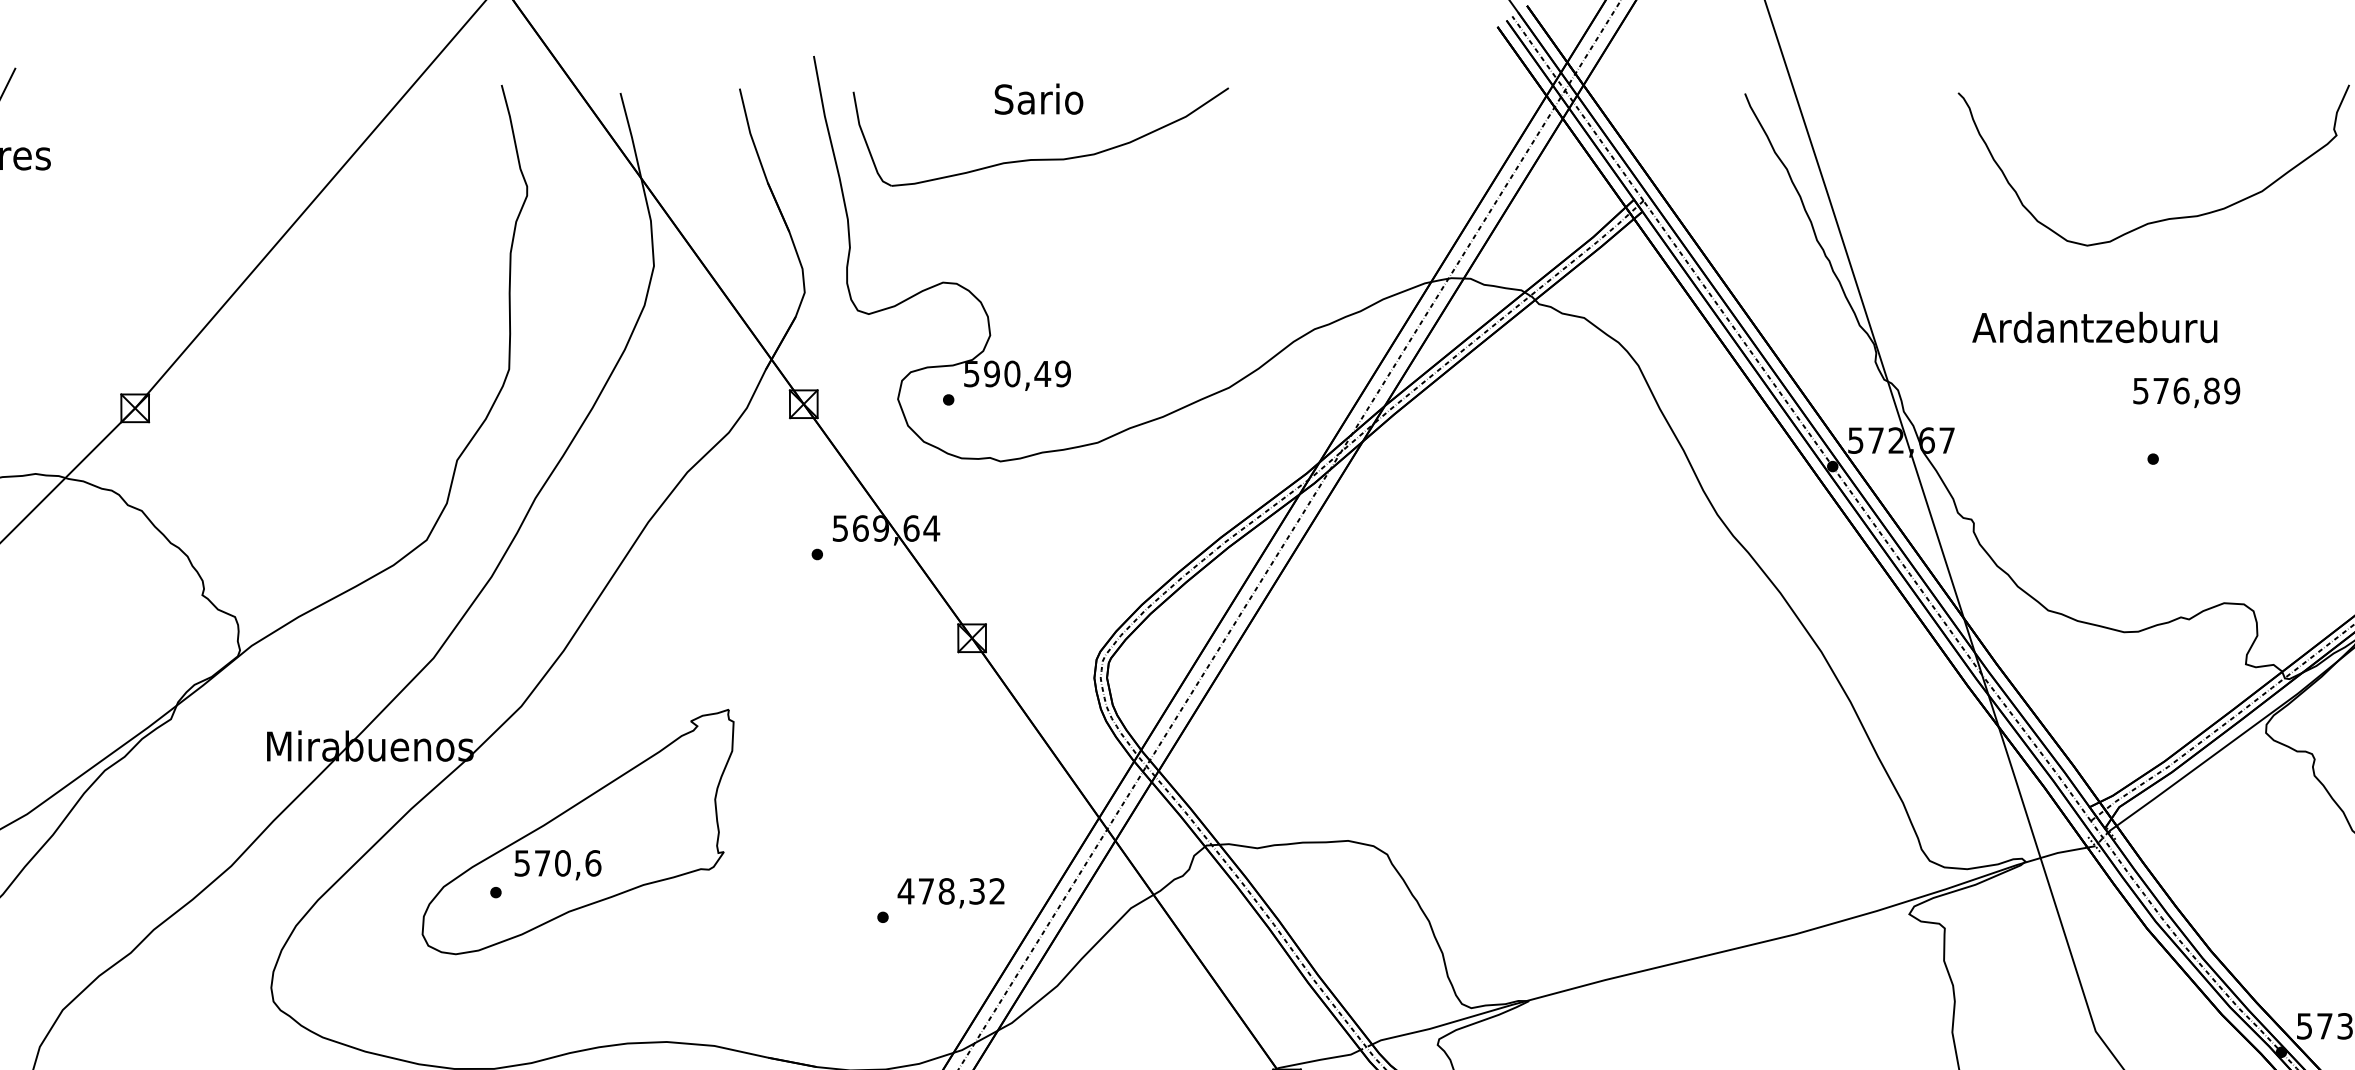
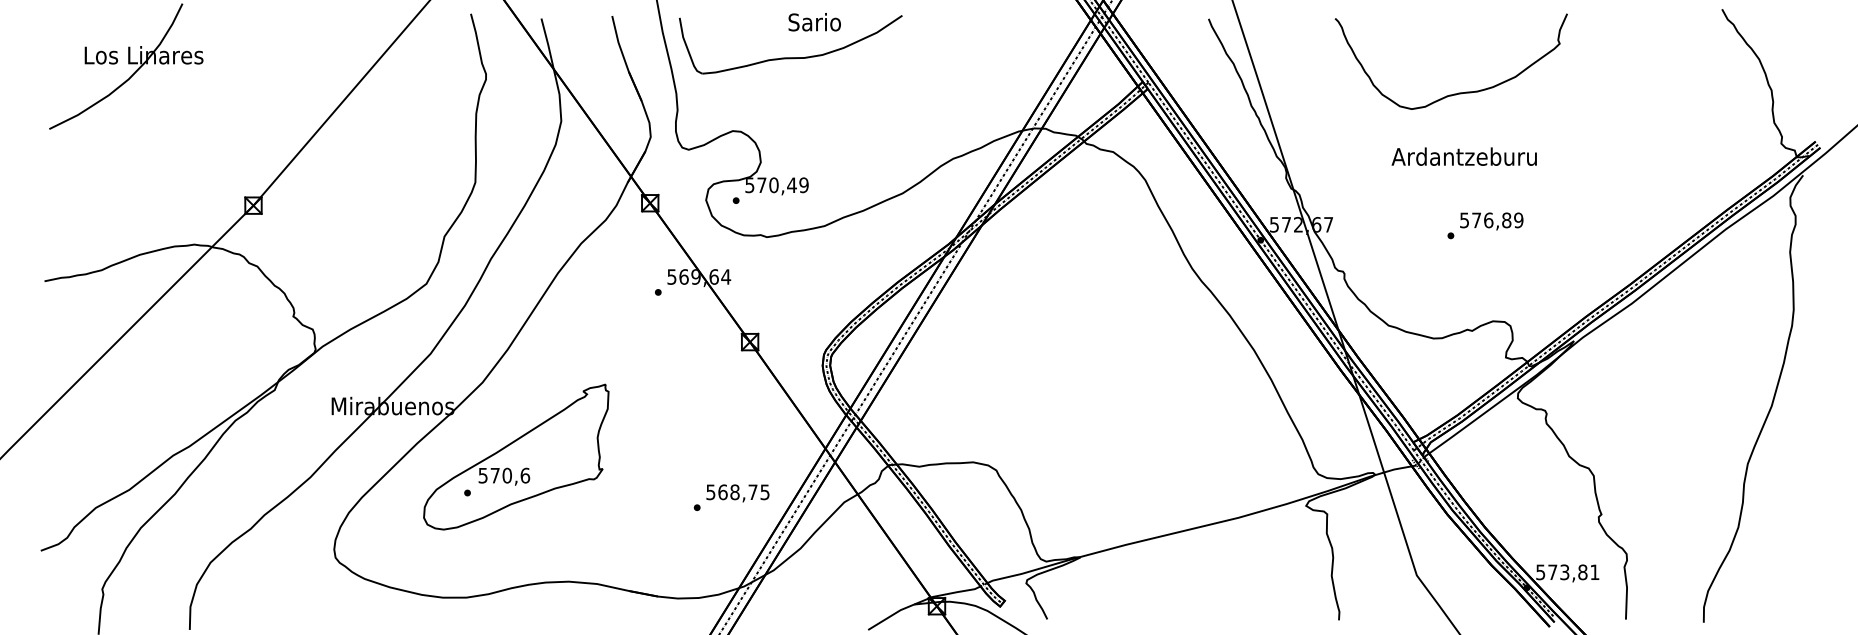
text: (1038, 99) -> (814, 22), moved
text: (2093, 327) -> (1463, 156), moved
text: (991, 374) -> (761, 185), 590,49 -> 570,49
text: (2186, 392) -> (1491, 221), moved
text: (950, 891) -> (737, 492), 478,32 -> 568,75

